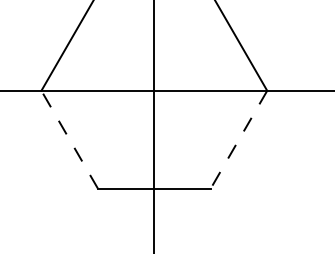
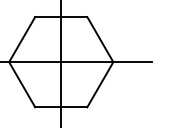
line: (68, 139) -> (21, 84), dashed -> solid
line: (239, 141) -> (100, 85), dashed -> solid

